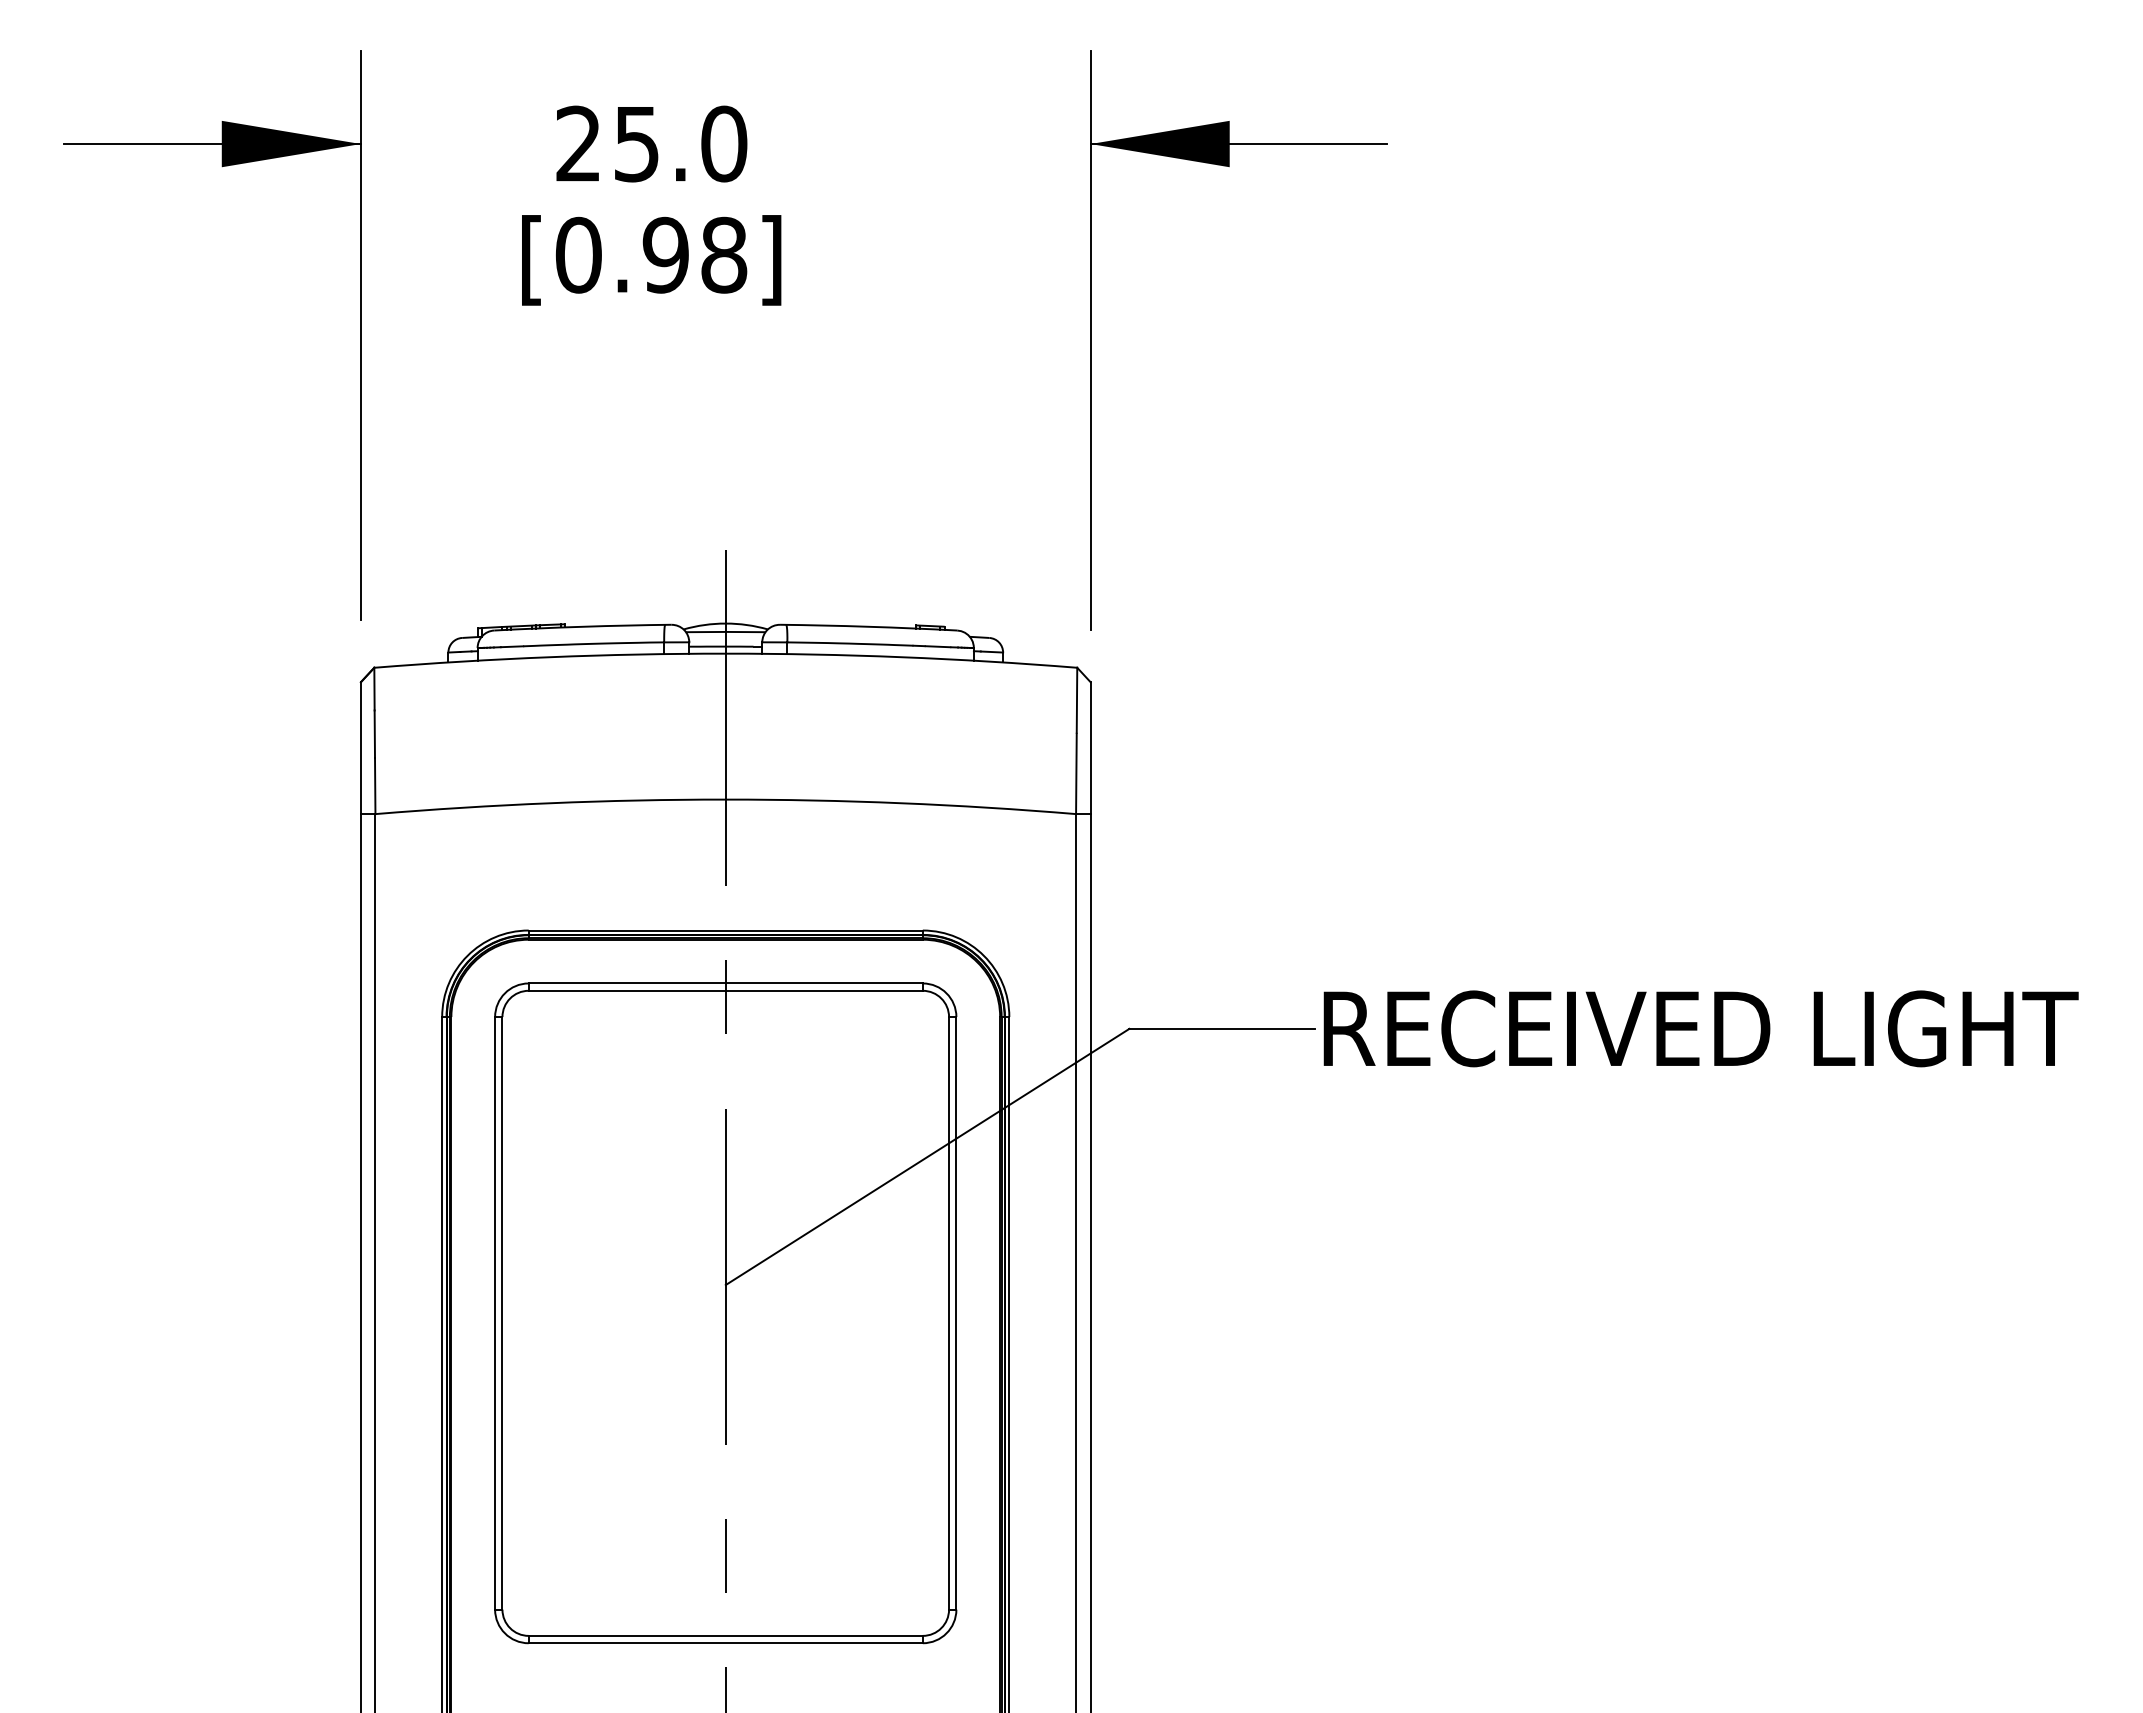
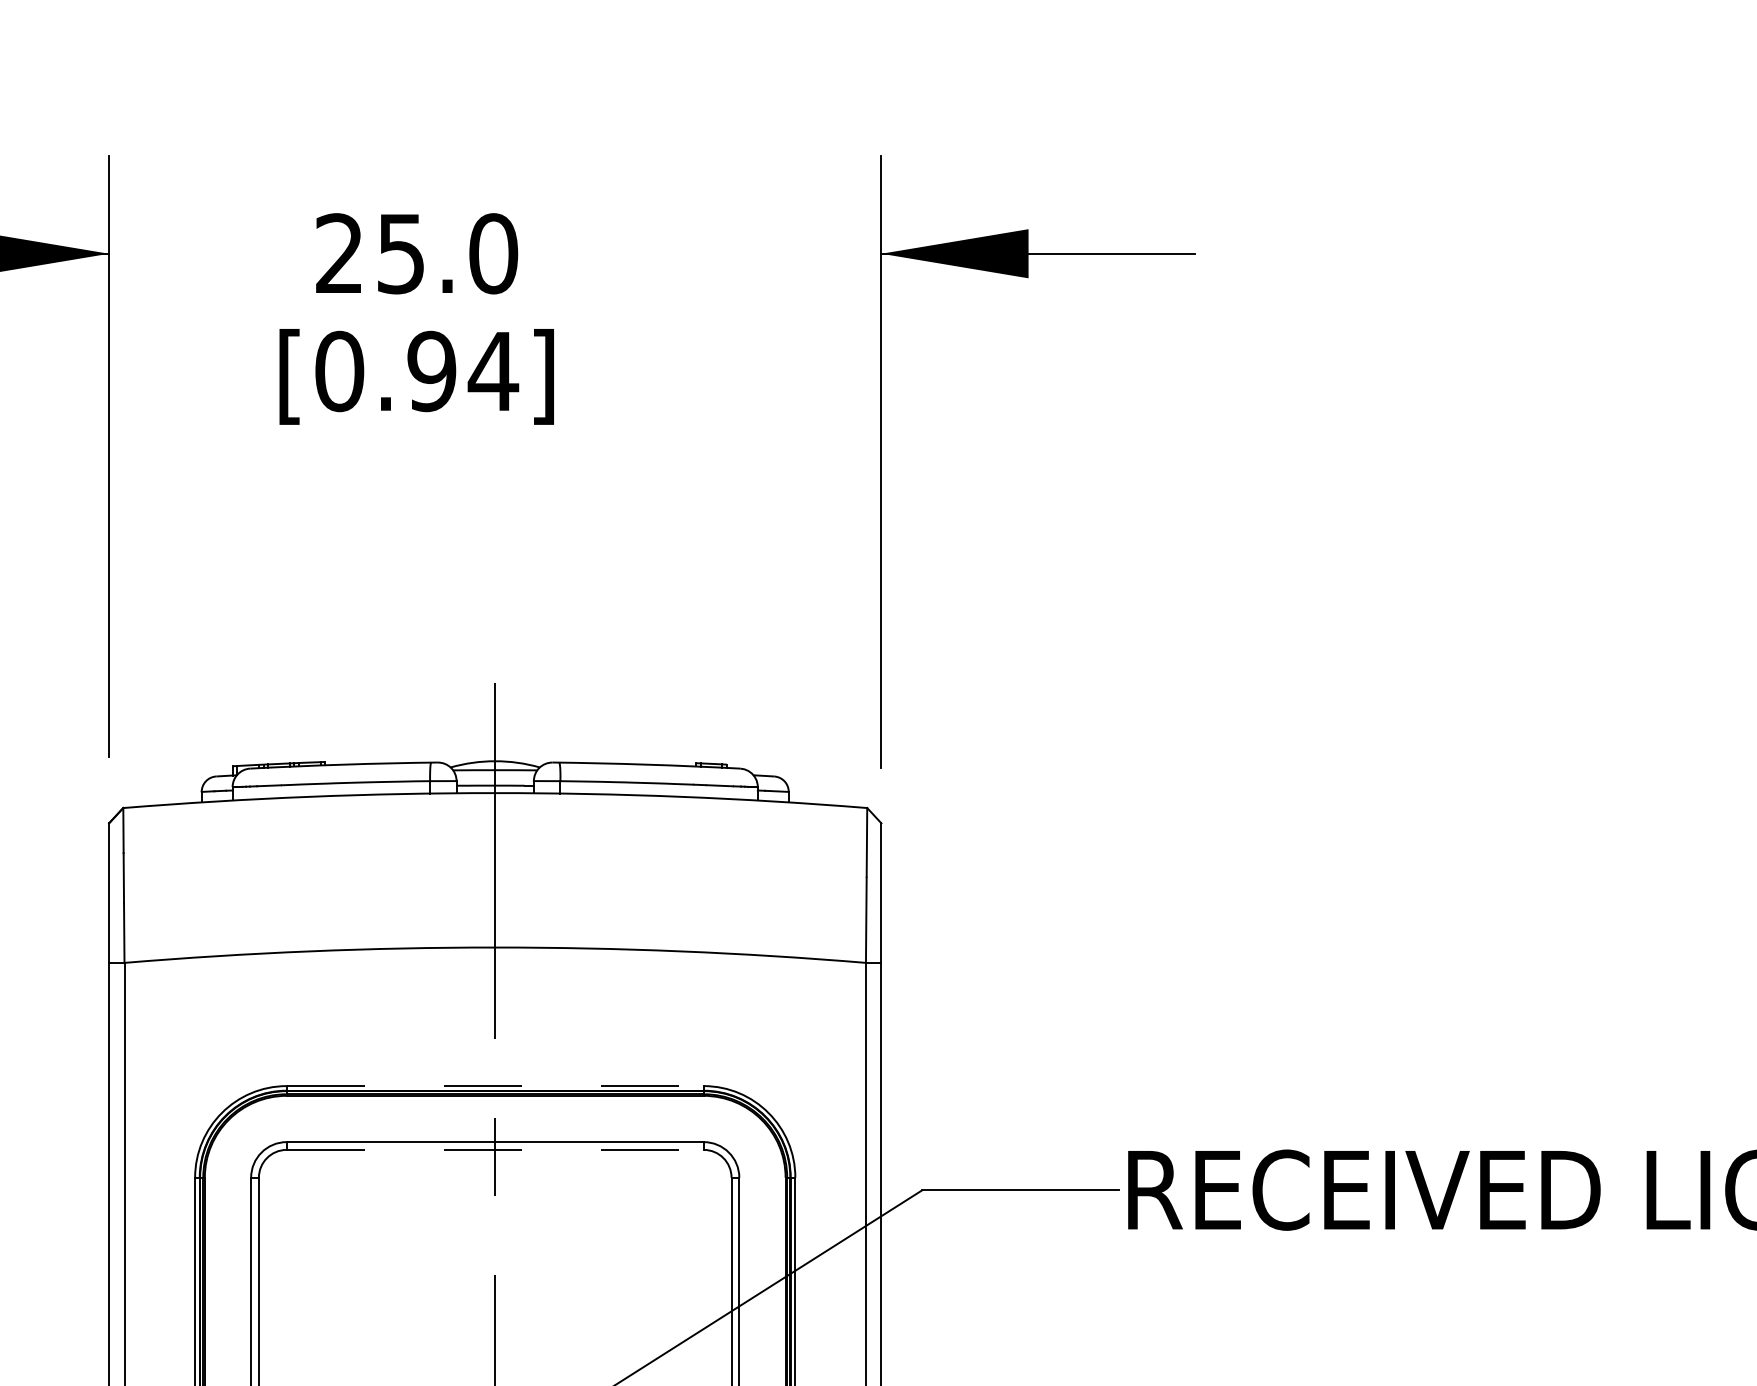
text: (723, 254) -> (492, 370), [0.98] -> [0.94]
line: (726, 930) -> (496, 1086), solid -> dashed
line: (726, 990) -> (496, 1149), solid -> dashed

